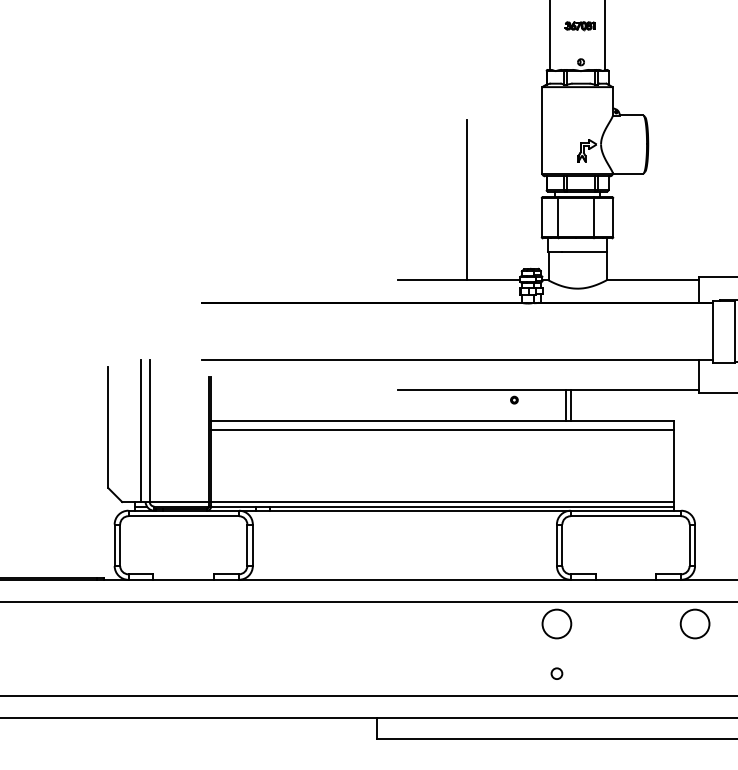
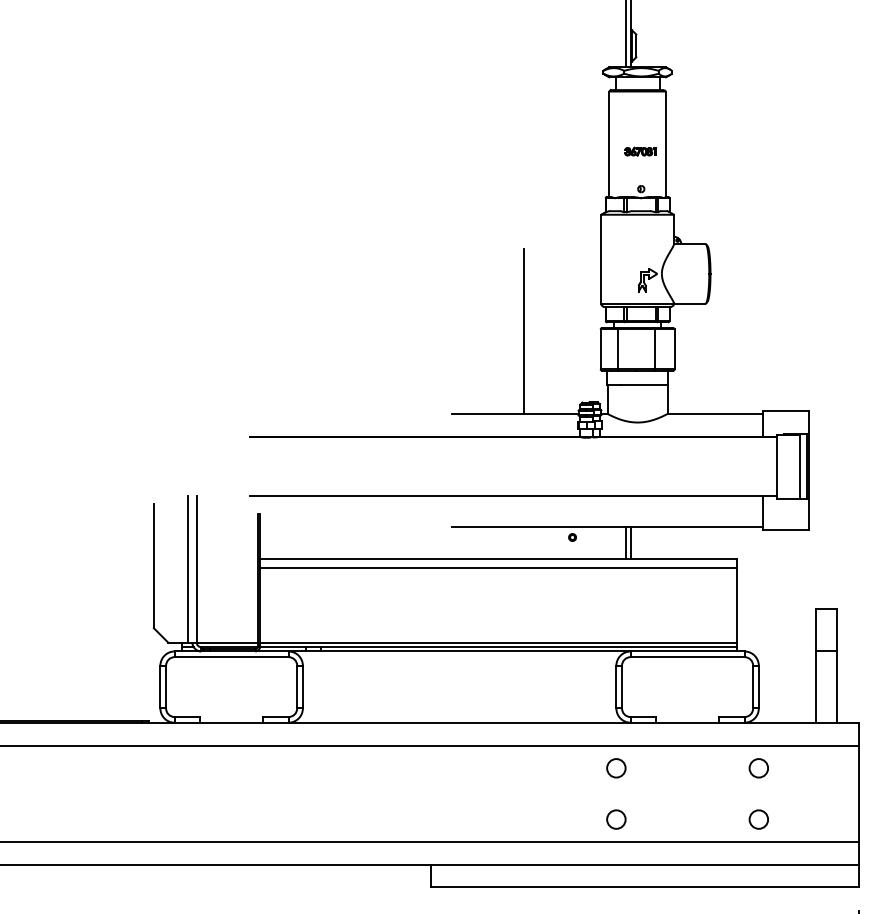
circle: (557, 624) -> (616, 768), size x0.62
circle: (694, 624) -> (758, 768), size x0.62
circle: (557, 673) -> (616, 819), size x1.67
circle: (694, 673) -> (758, 819), added

